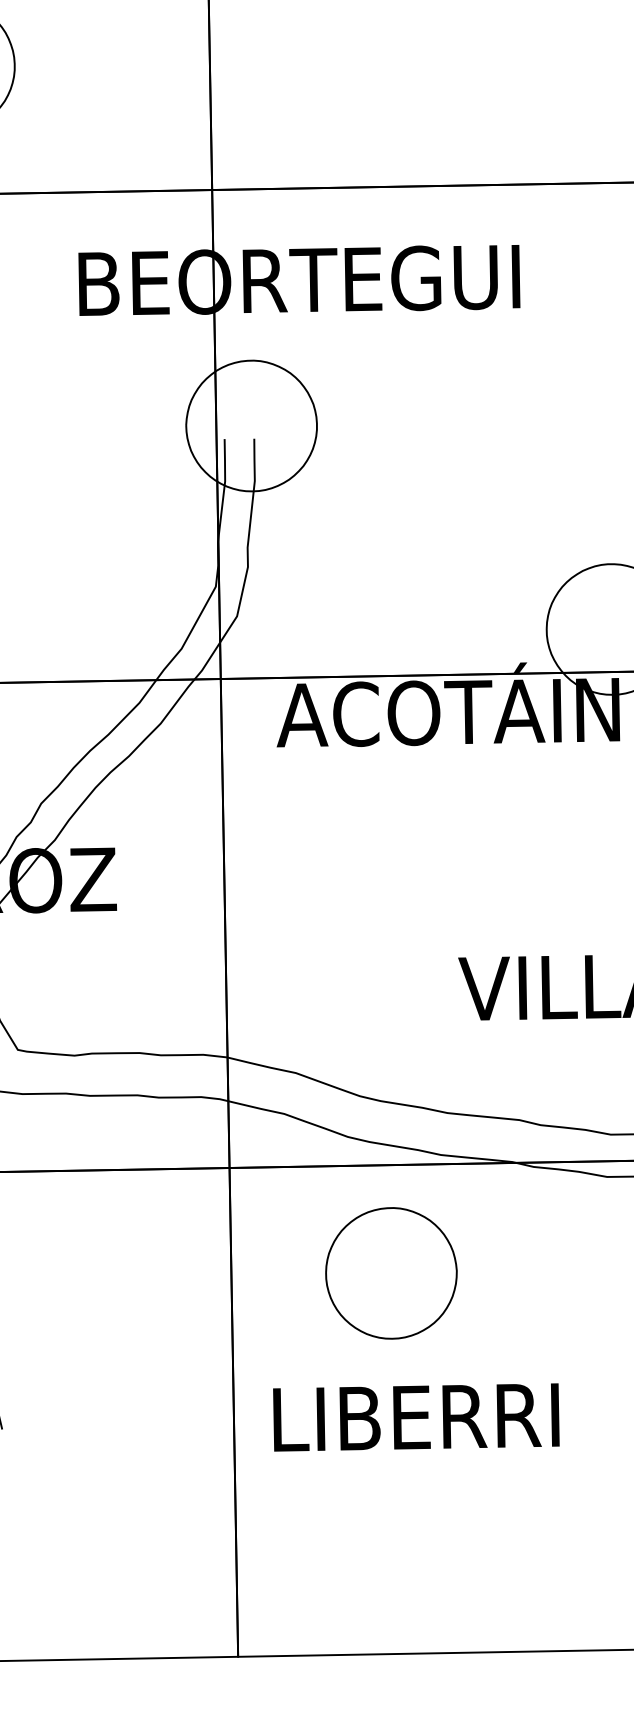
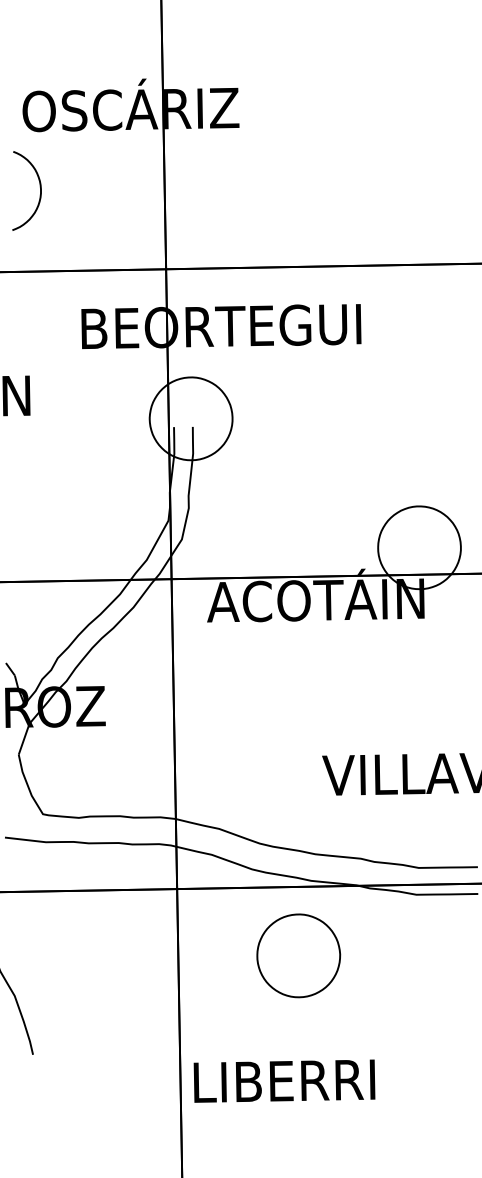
part: (391, 1272) -> (298, 955), moved
text: (416, 1416) -> (284, 1080), moved

